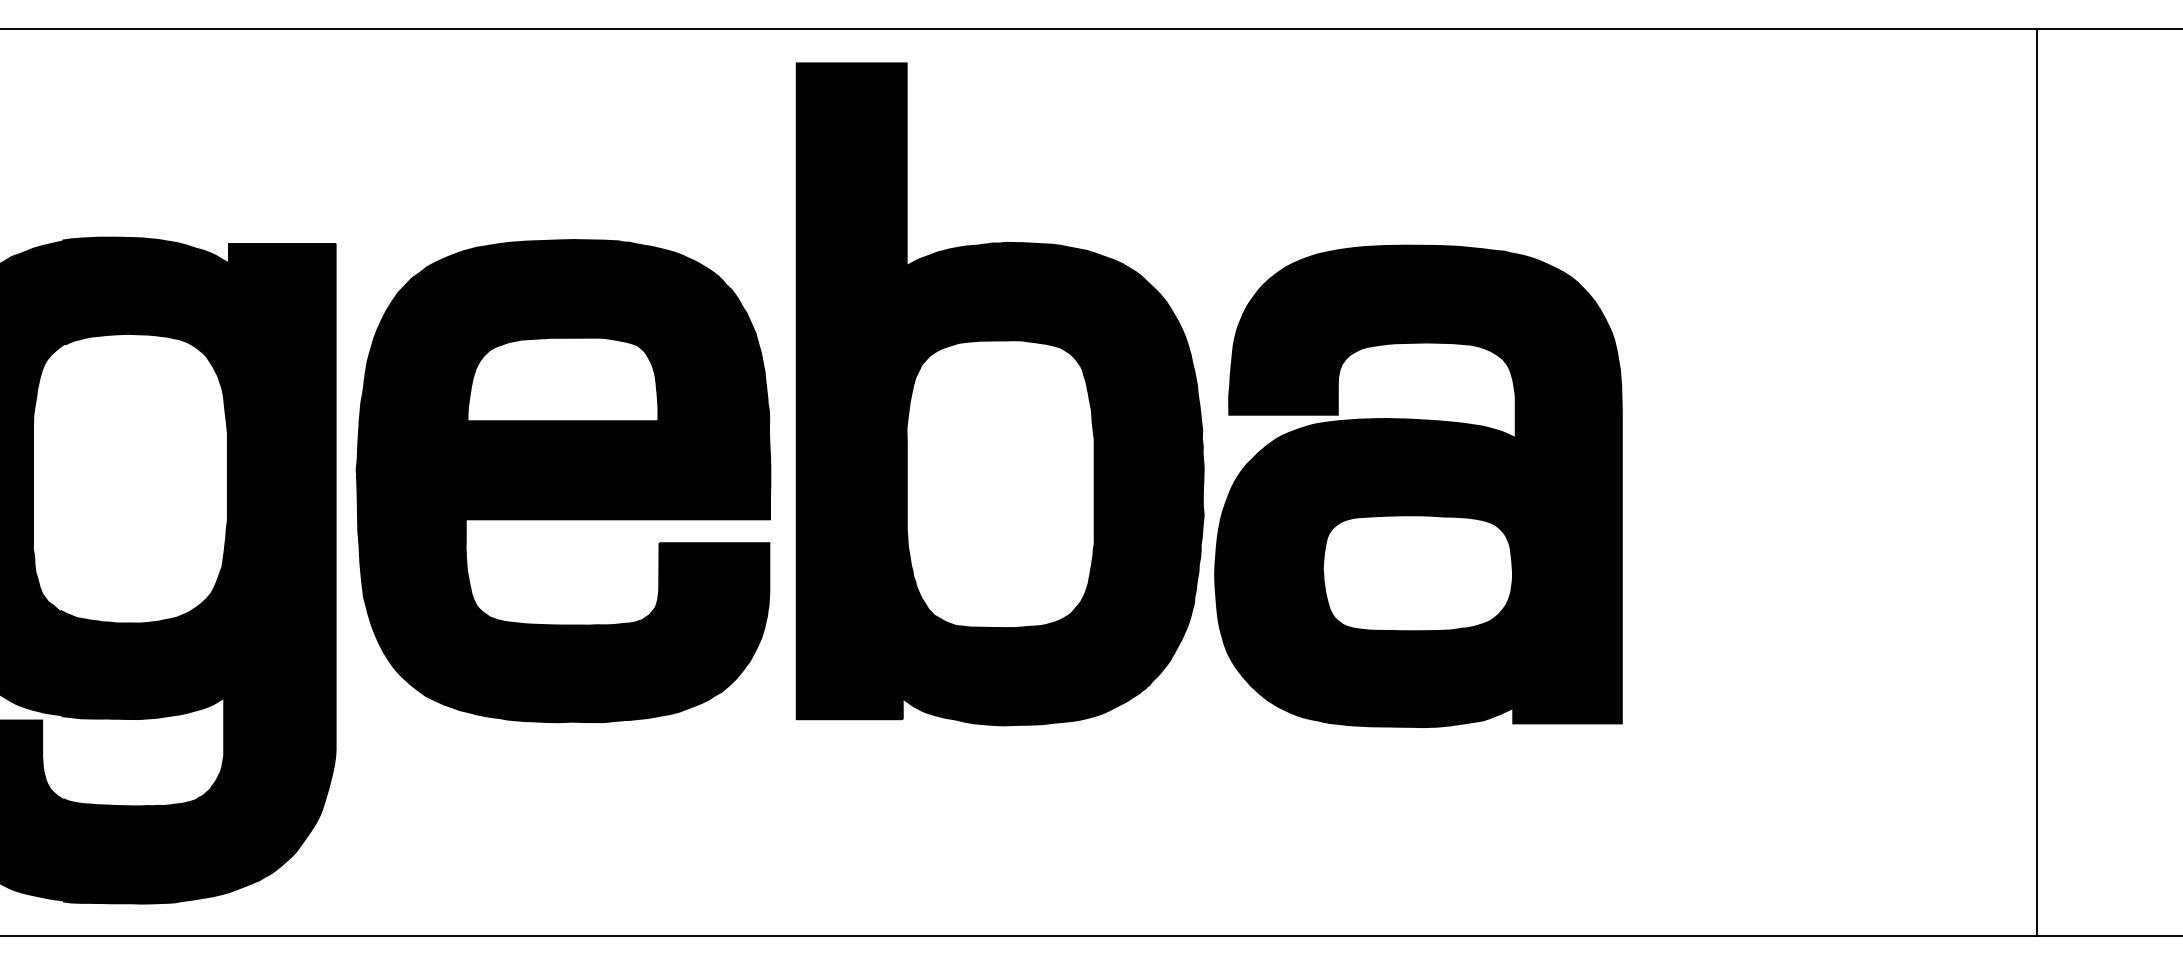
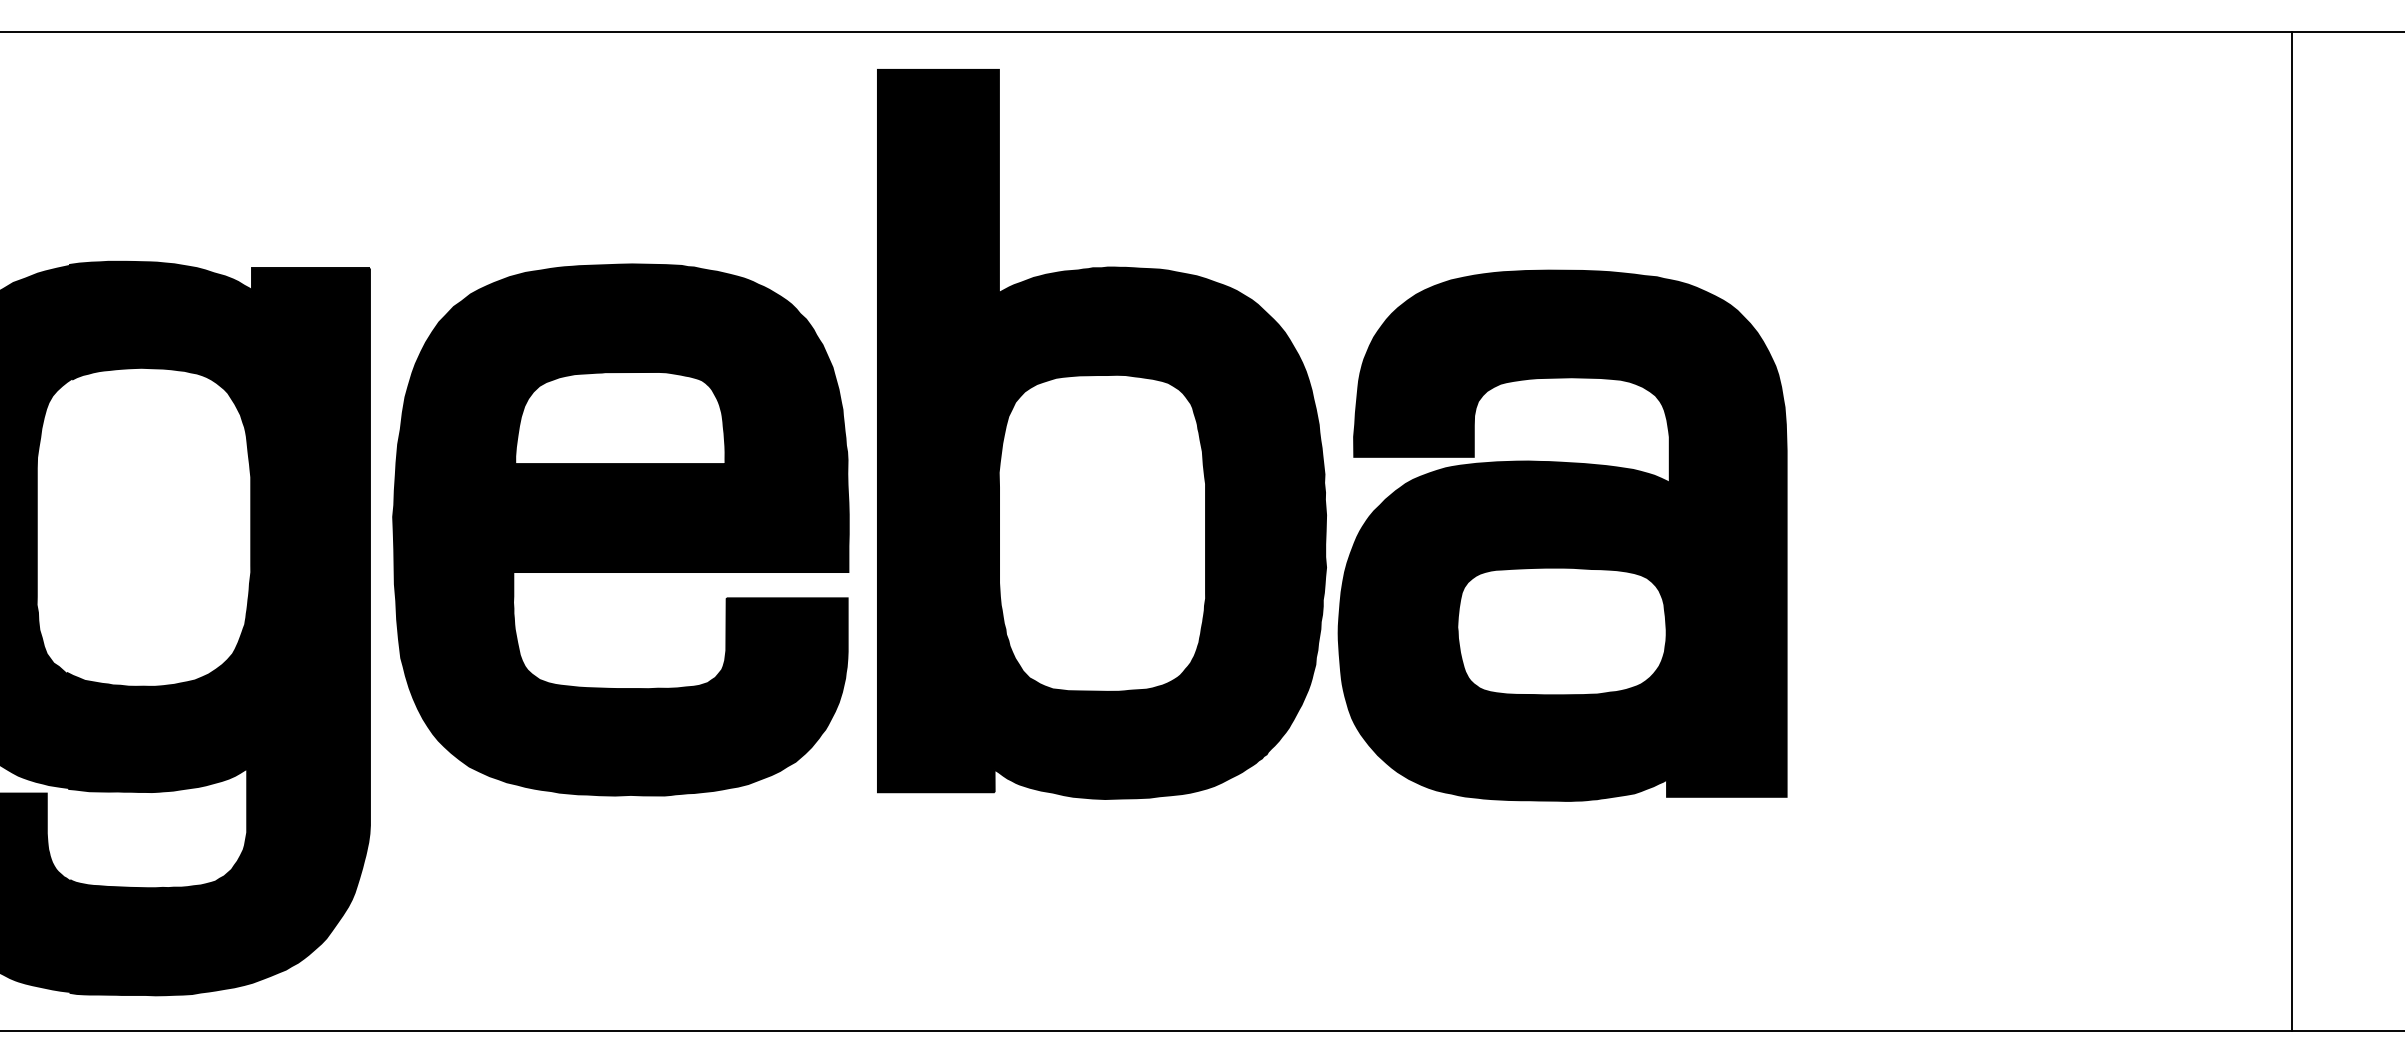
line: (2036, 482) -> (2291, 531), moved

